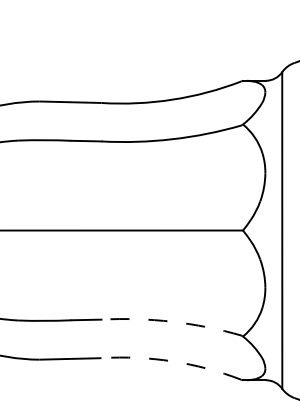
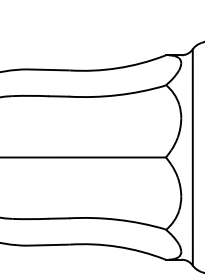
arc: (171, 321) -> (117, 219), dashed -> solid
arc: (171, 360) -> (117, 246), dashed -> solid

